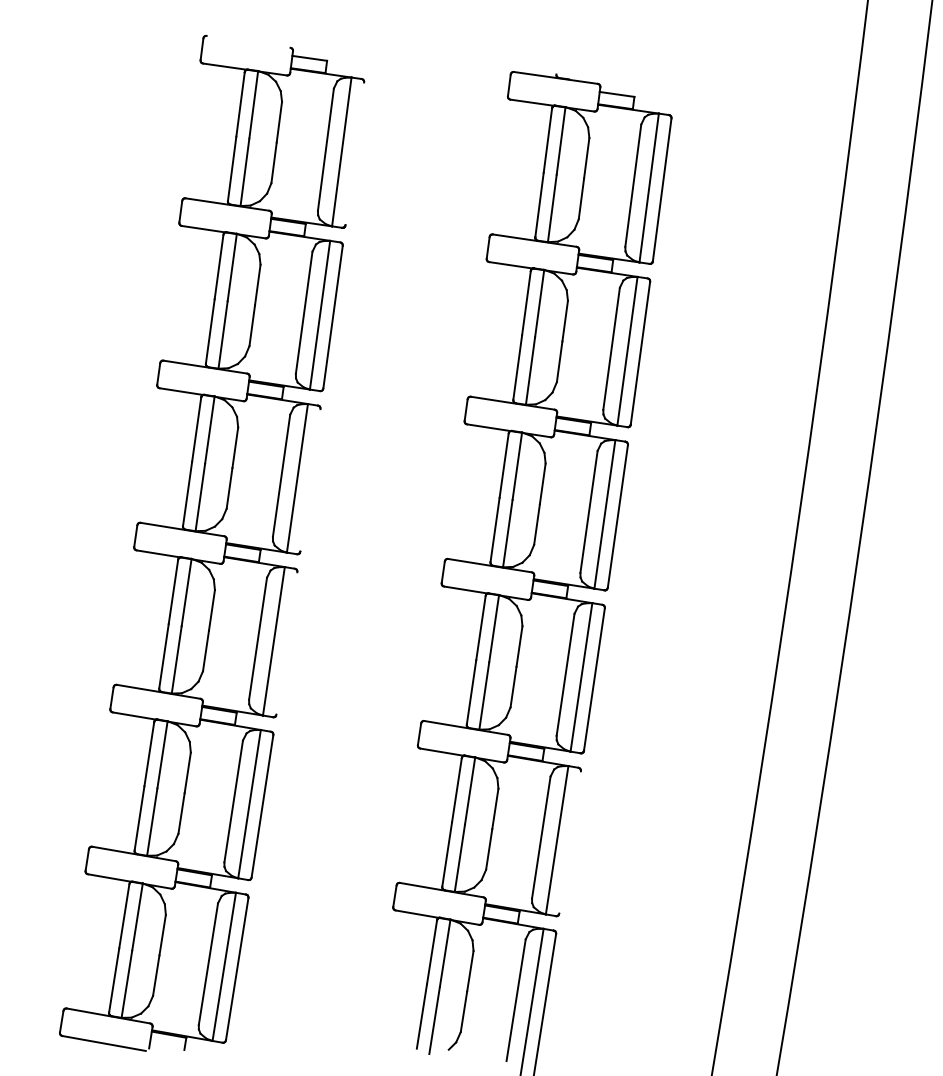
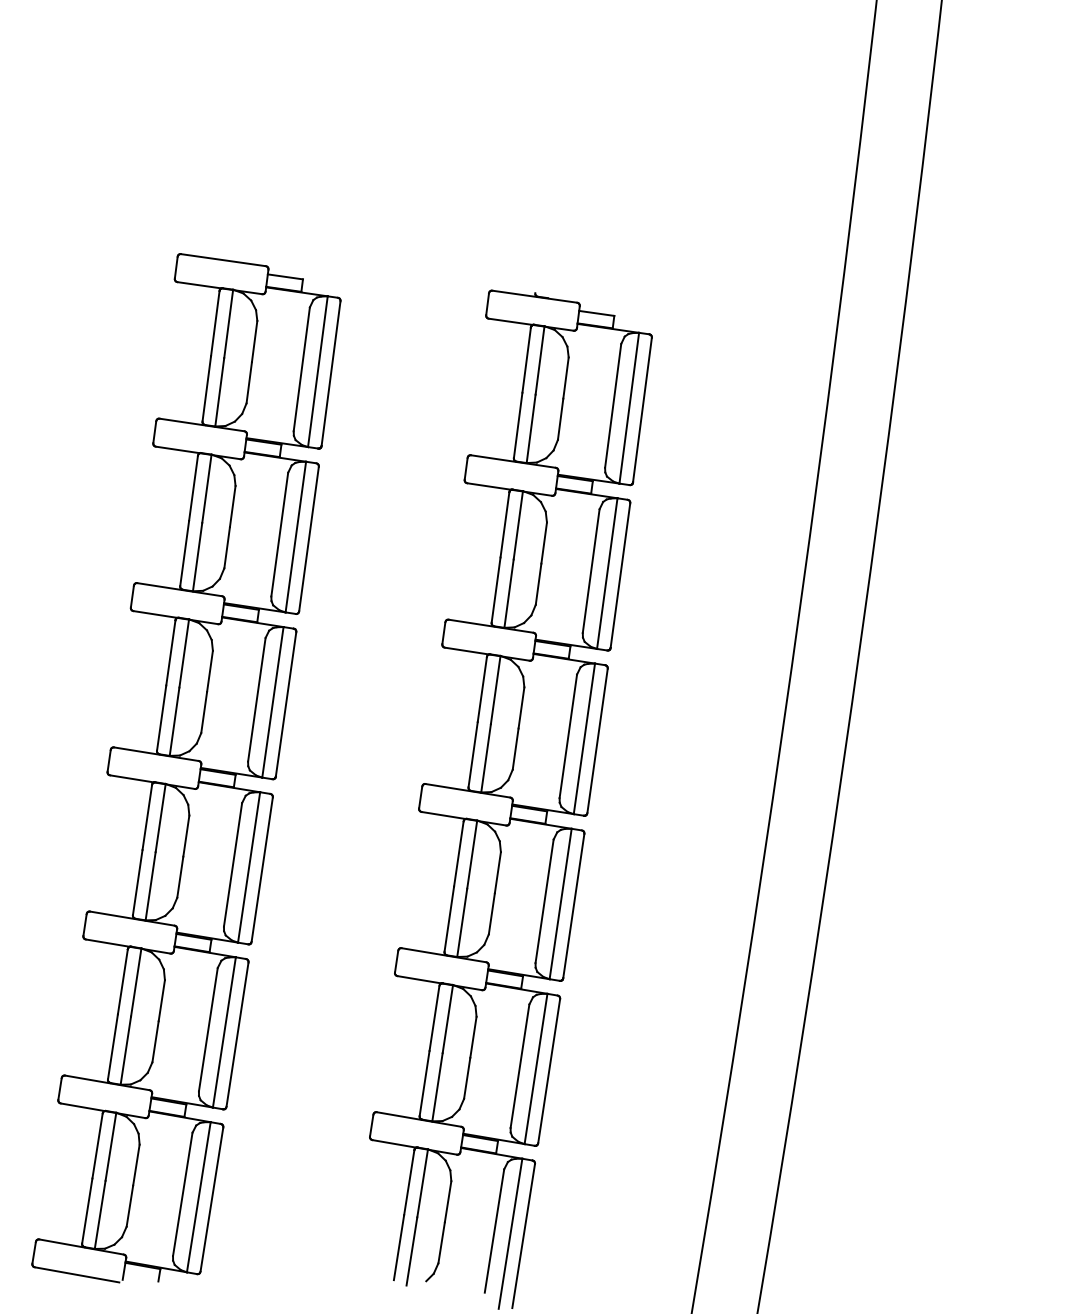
line: (248, 42) -> (223, 260), added
line: (354, 153) -> (330, 373), added
line: (309, 480) -> (285, 704), added
line: (286, 643) -> (261, 869), added
line: (570, 842) -> (549, 1071), added

